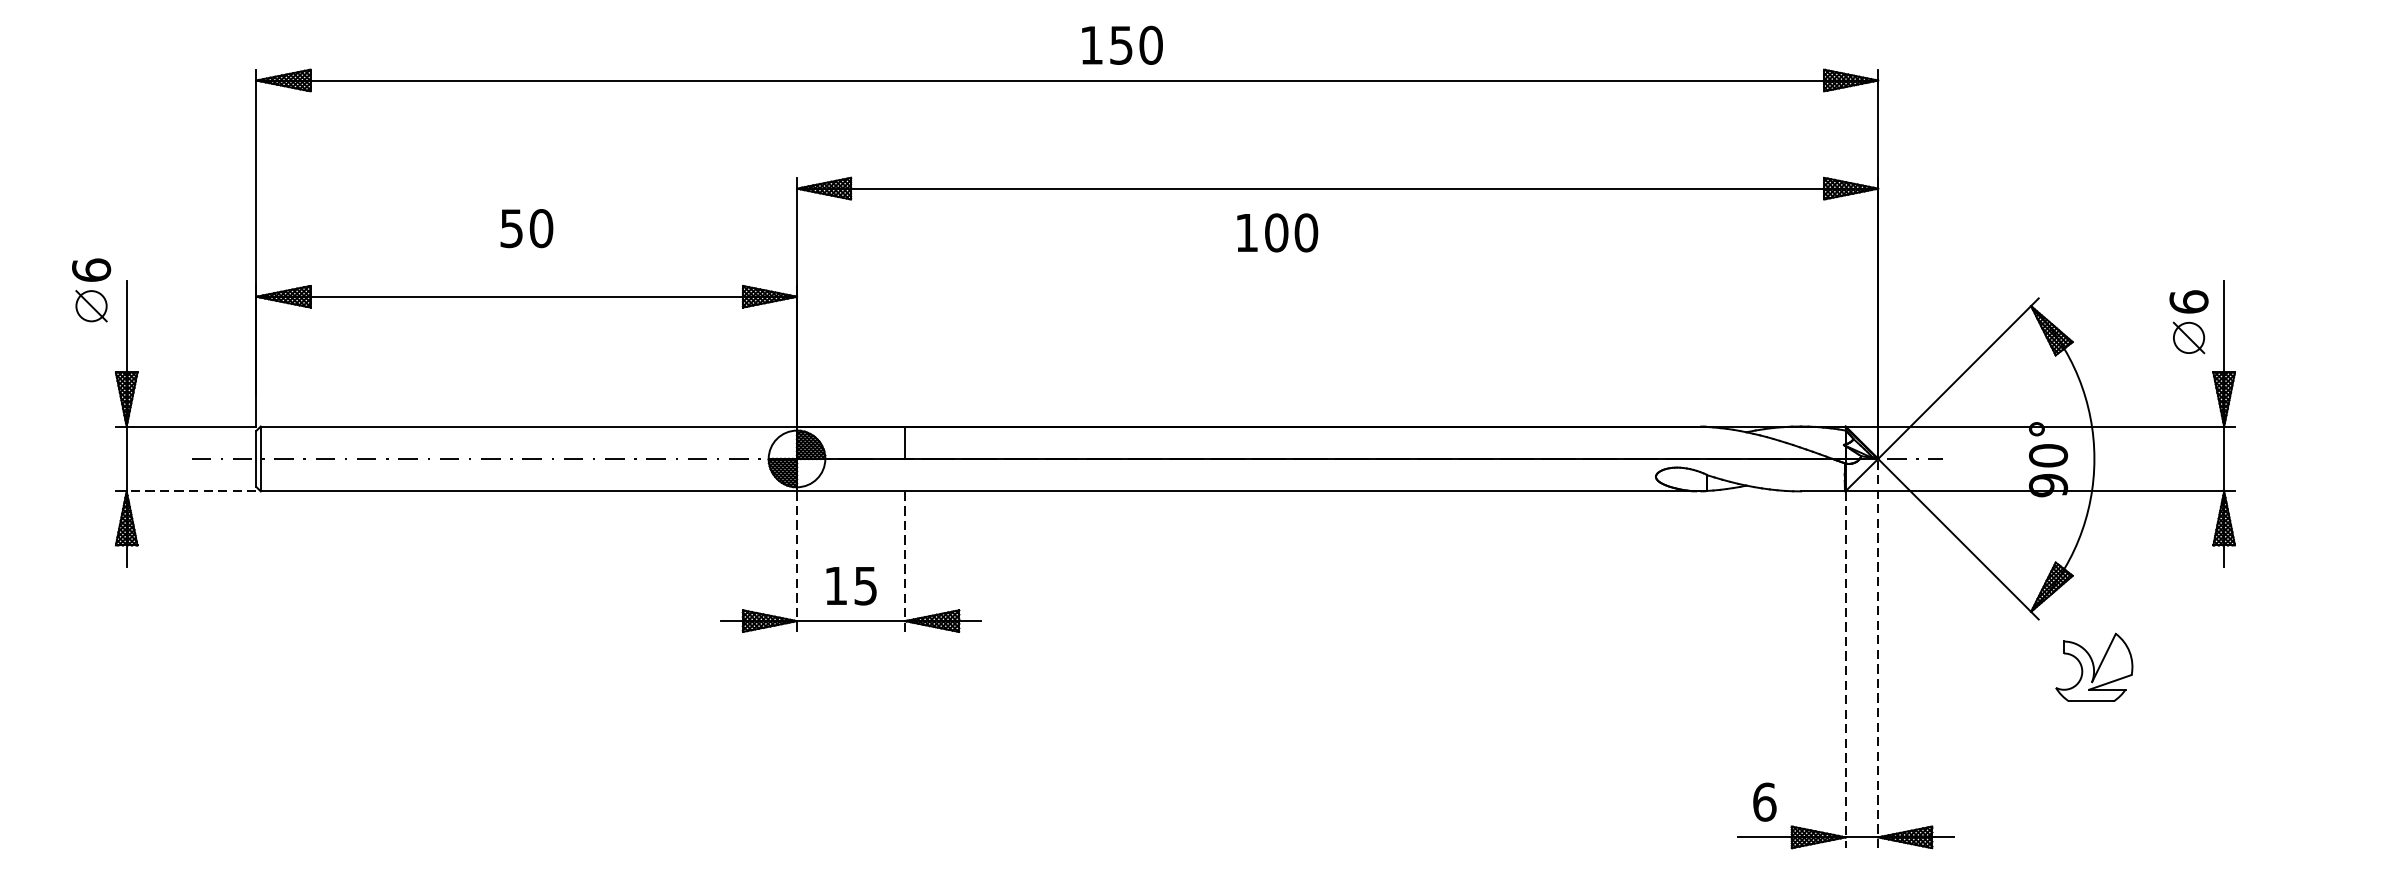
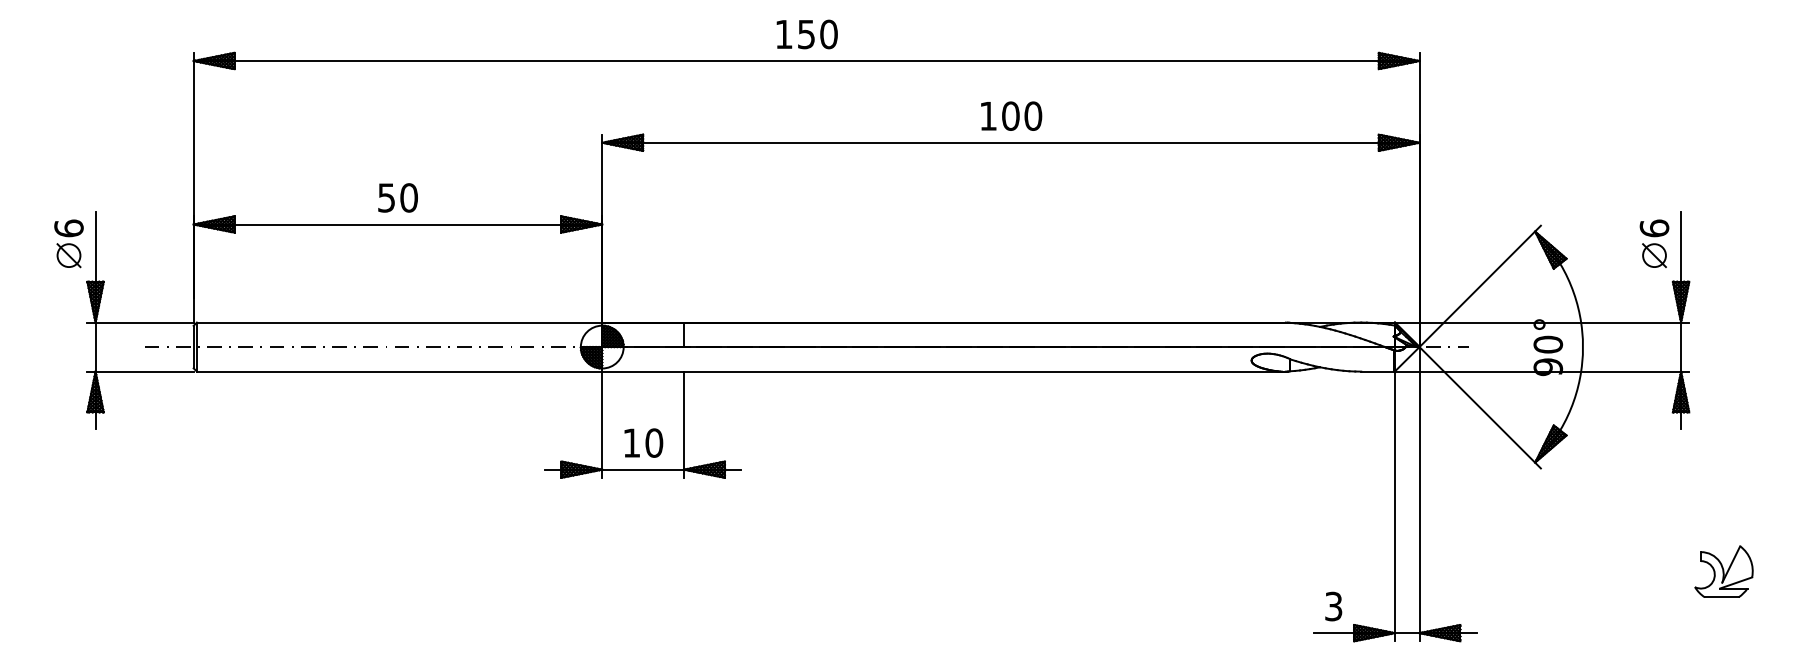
text: (1121, 45) -> (806, 34), moved
text: (526, 227) -> (397, 197), moved
text: (1277, 231) -> (1011, 115), moved
part: (90, 290) -> (68, 243), moved
line: (191, 491) -> (144, 371), dashed -> solid
line: (905, 561) -> (684, 424), dashed -> solid
line: (797, 562) -> (602, 425), dashed -> solid
text: (866, 585) -> (654, 442), 15 -> 10
line: (1878, 652) -> (1419, 493), dashed -> solid
part: (2093, 667) -> (1723, 571), moved
line: (1846, 669) -> (1395, 506), dashed -> solid
text: (1764, 802) -> (1333, 606), 6 -> 3

